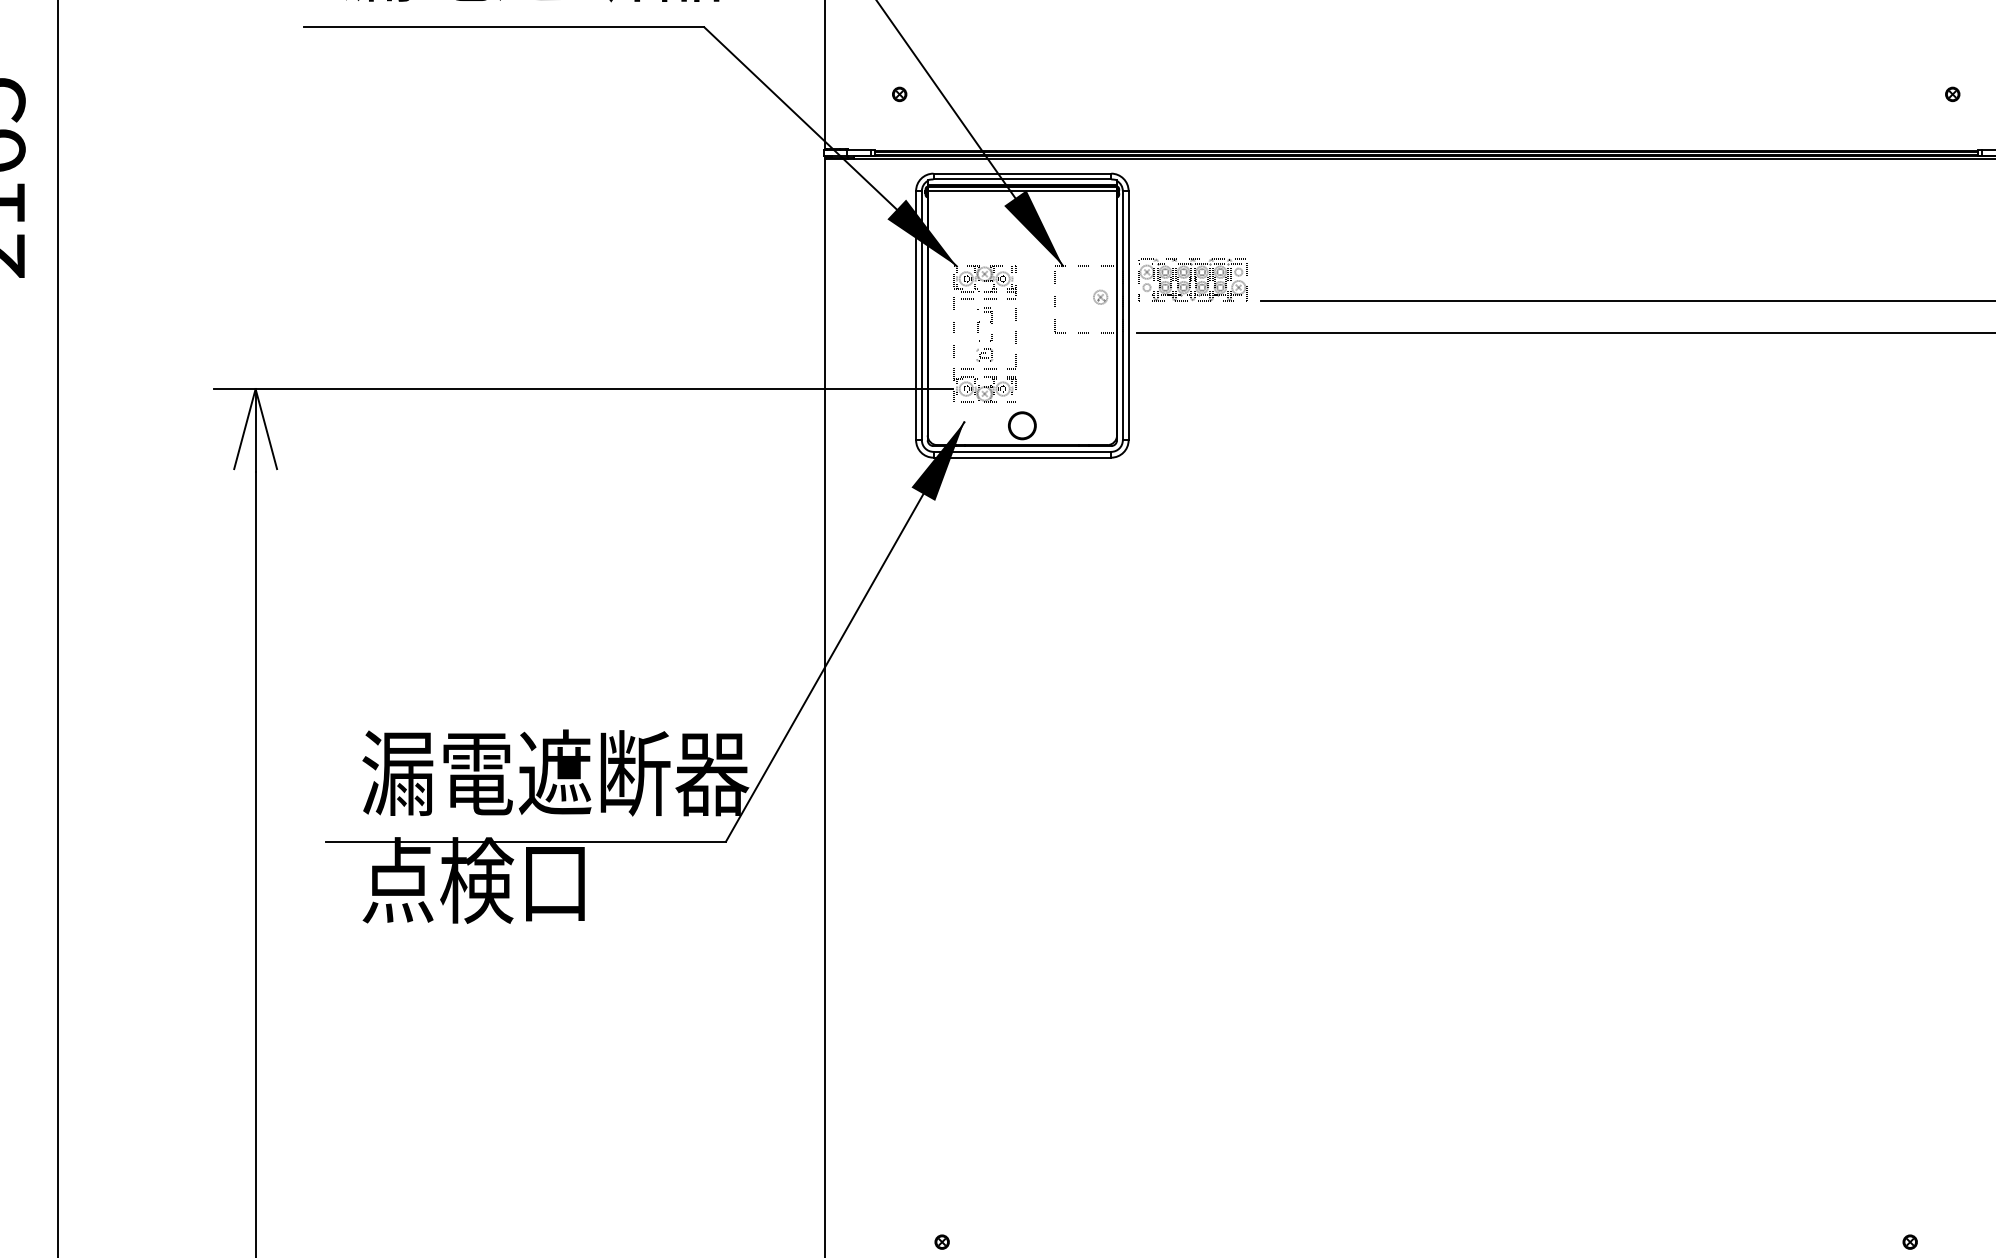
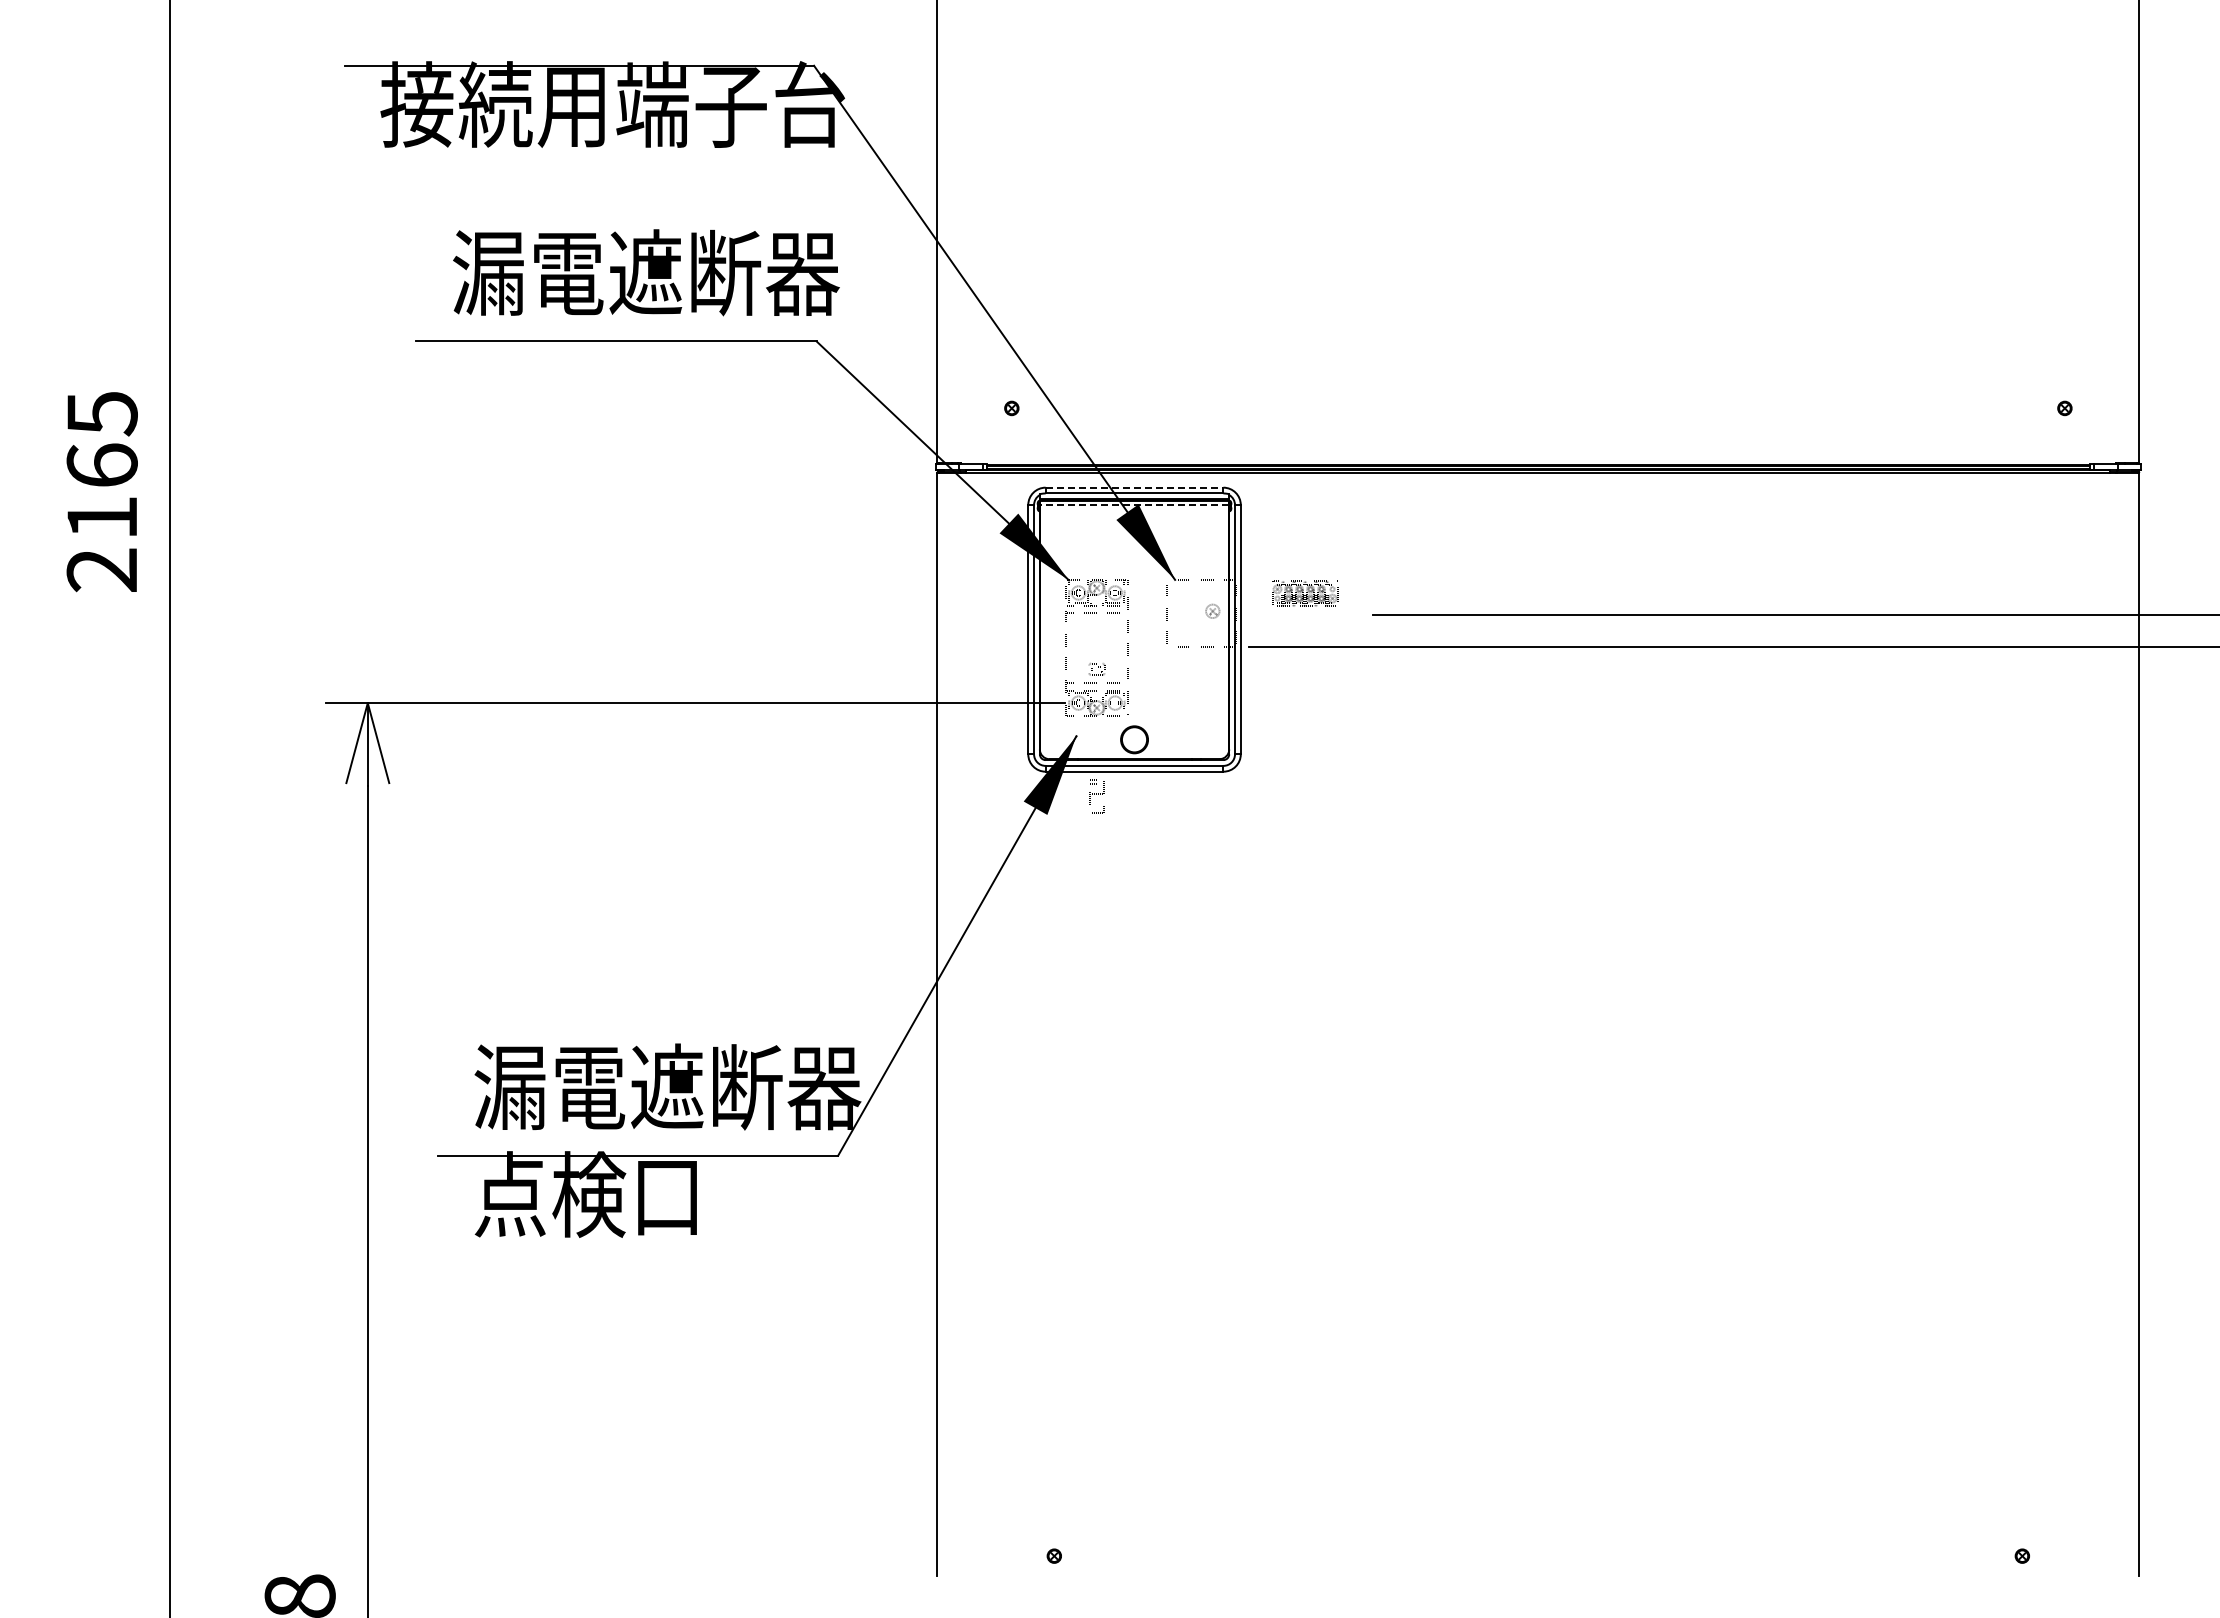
line: (1022, 173) -> (1134, 487), solid -> dashed
line: (1022, 191) -> (1134, 505), solid -> dashed
part: (1192, 279) -> (1304, 593), size x0.6
part: (984, 324) -> (1096, 796), moved

